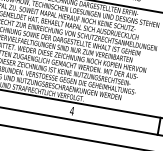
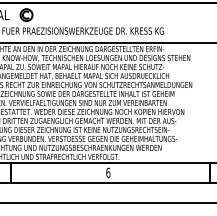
text: (72, 110) -> (108, 172), 4 -> 6

